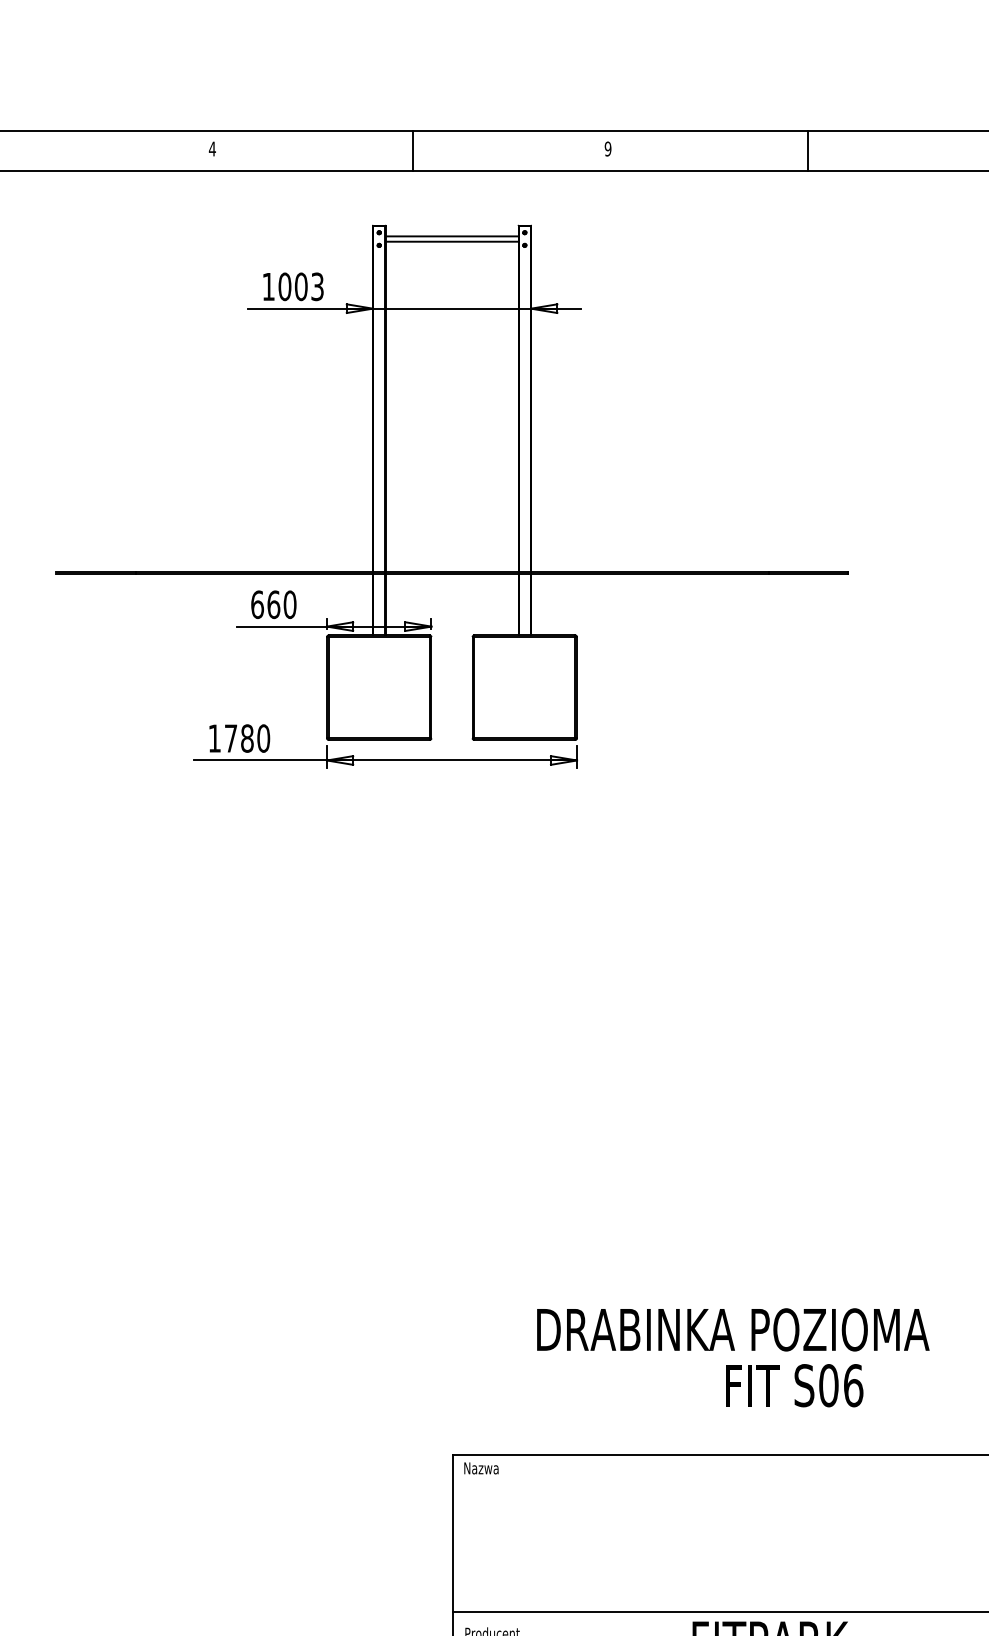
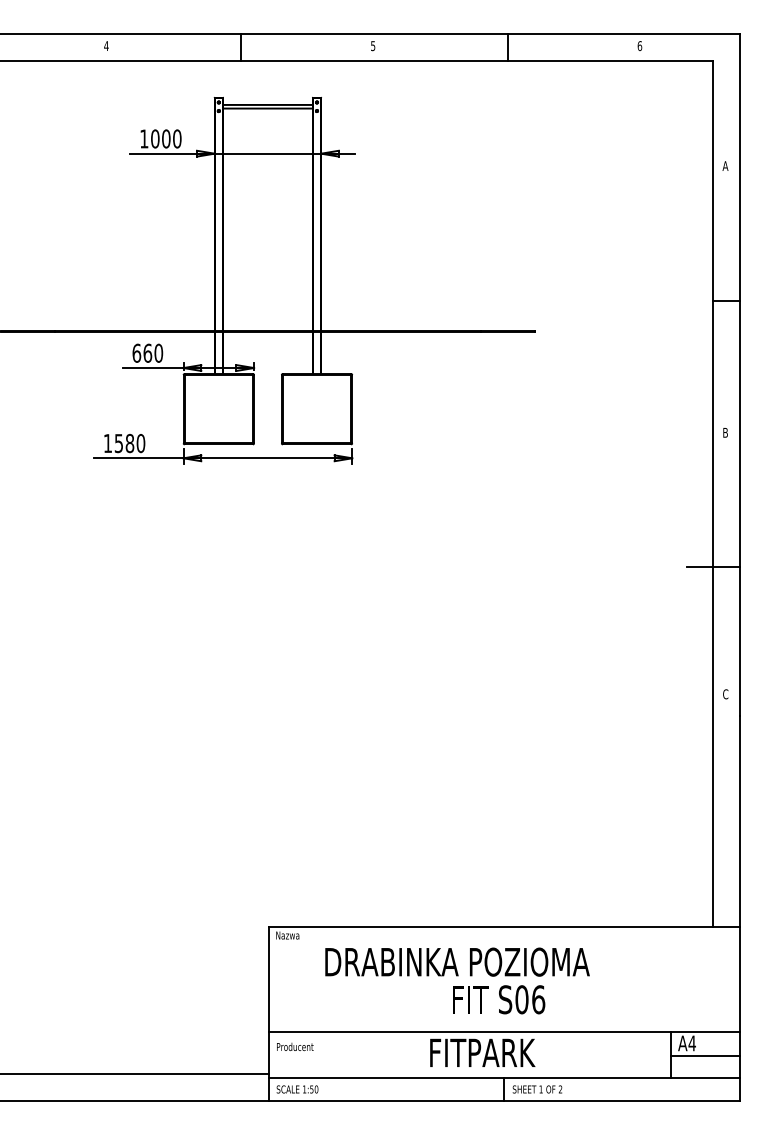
text: (608, 148) -> (373, 45), 9 -> 5
text: (317, 286) -> (177, 138), 1003 -> 1000
text: (230, 738) -> (118, 443), 1780 -> 1580
text: (733, 1357) -> (457, 980), moved

